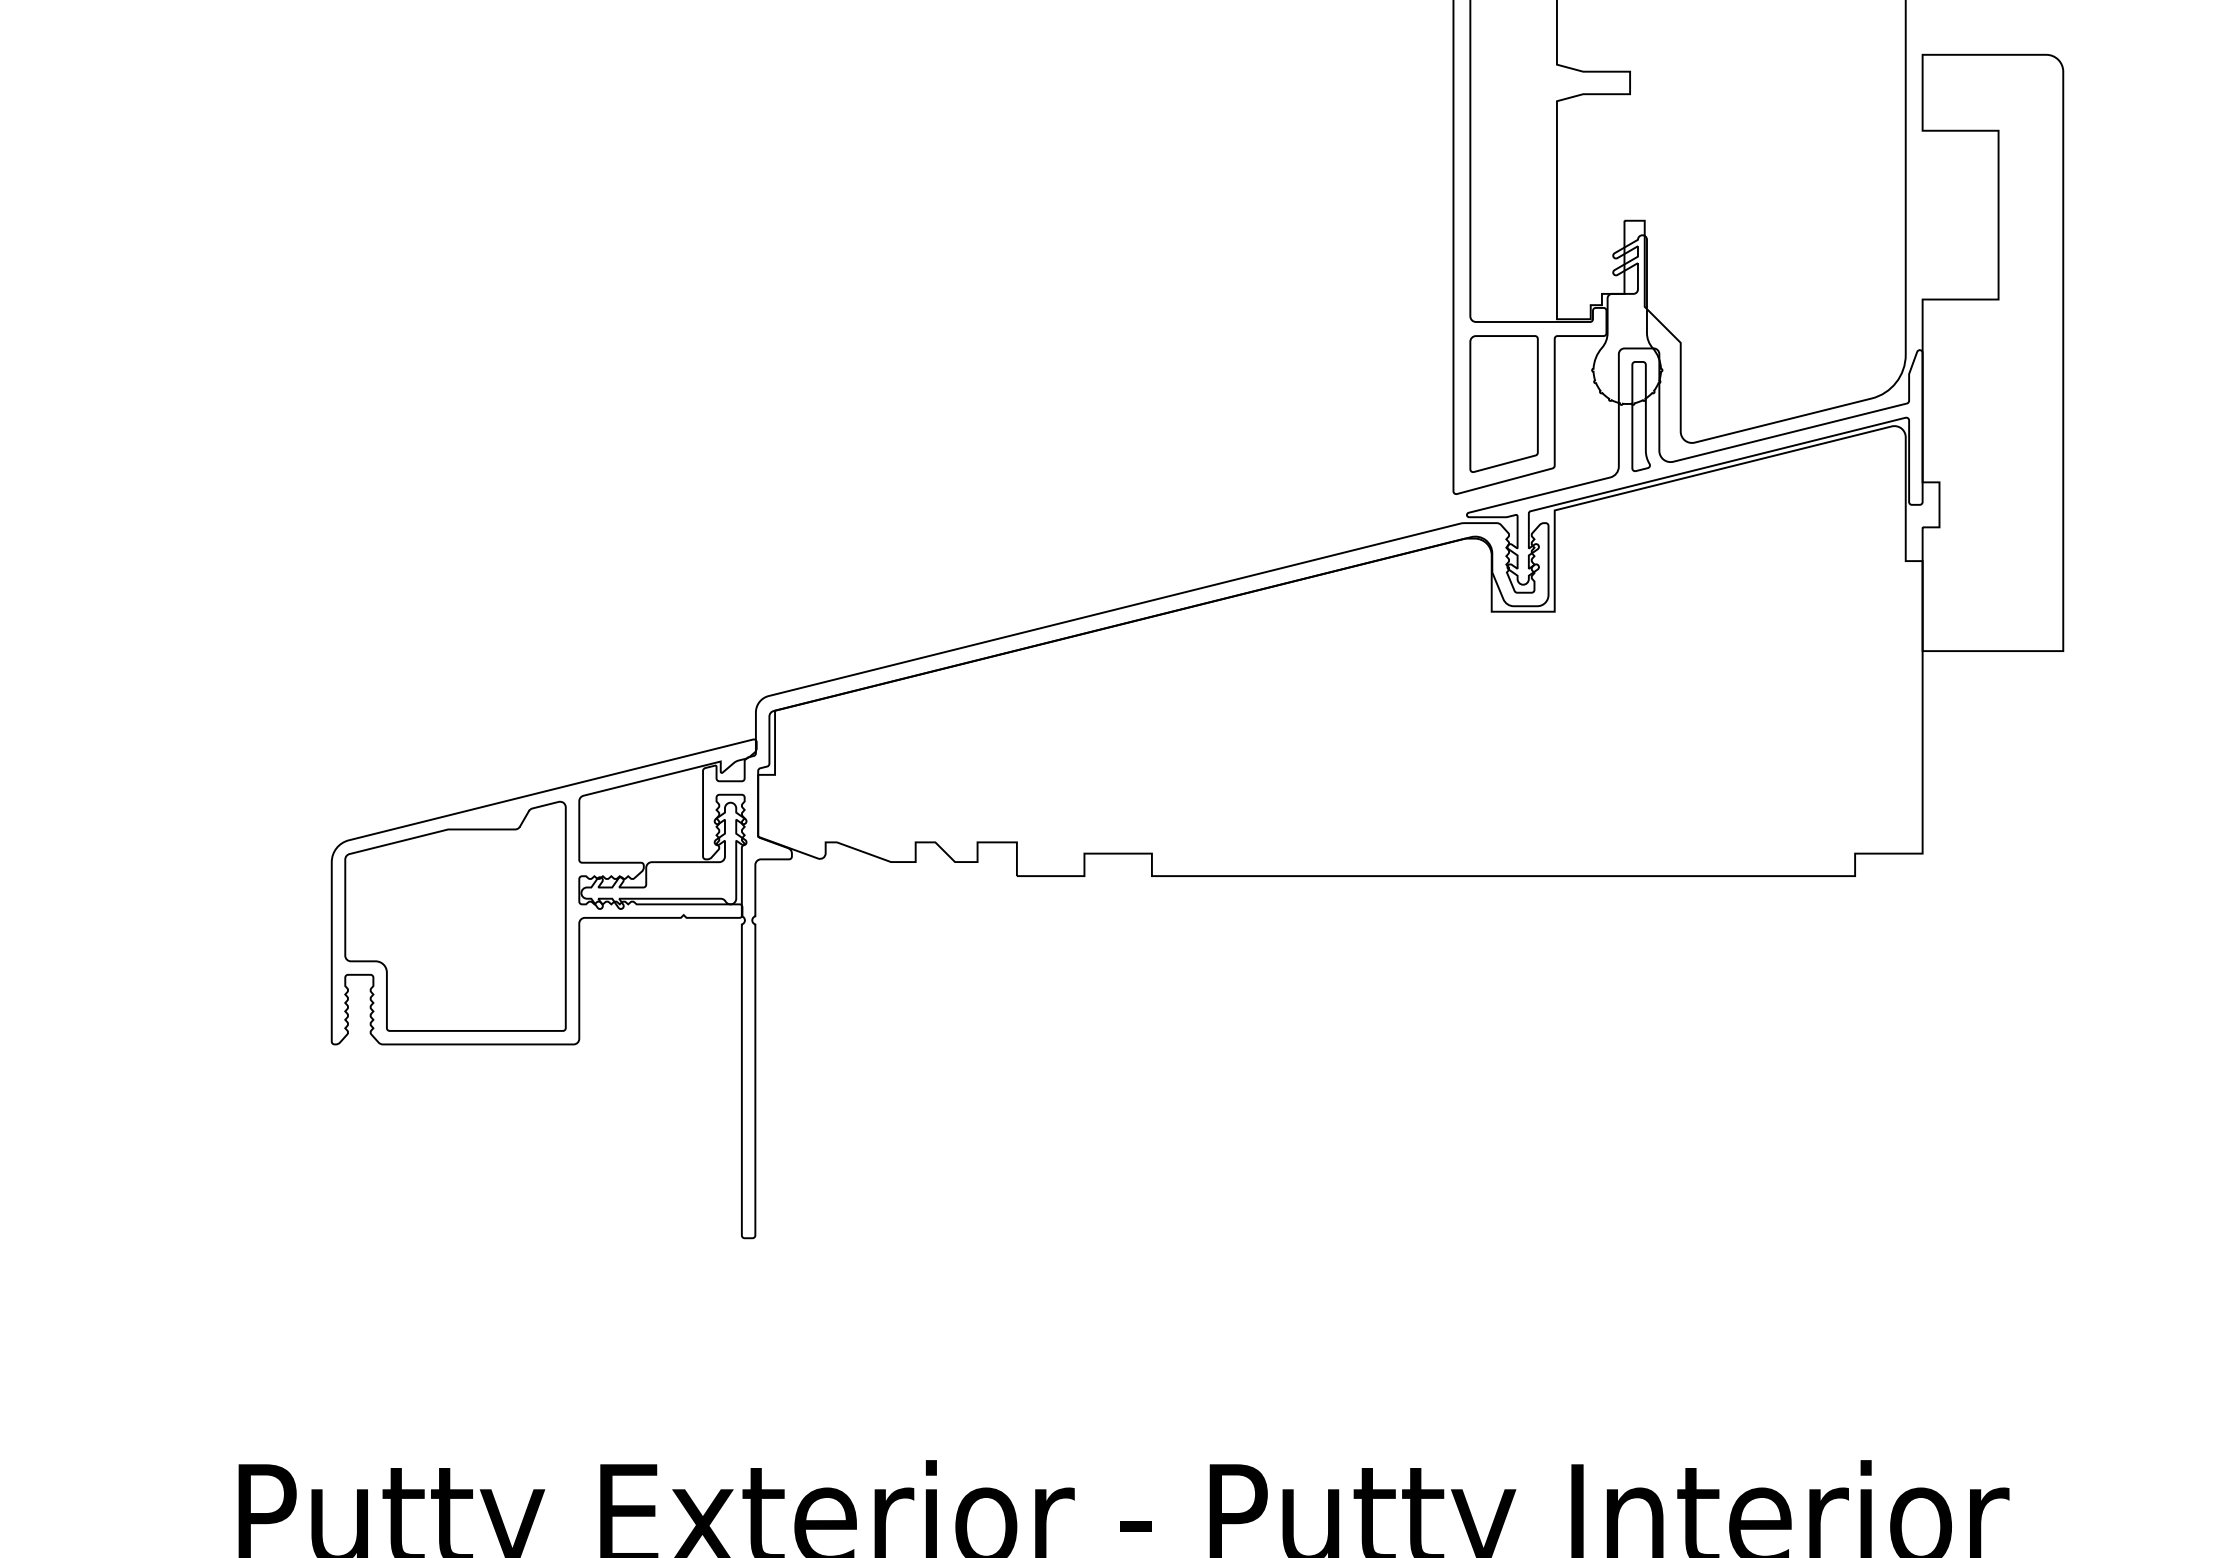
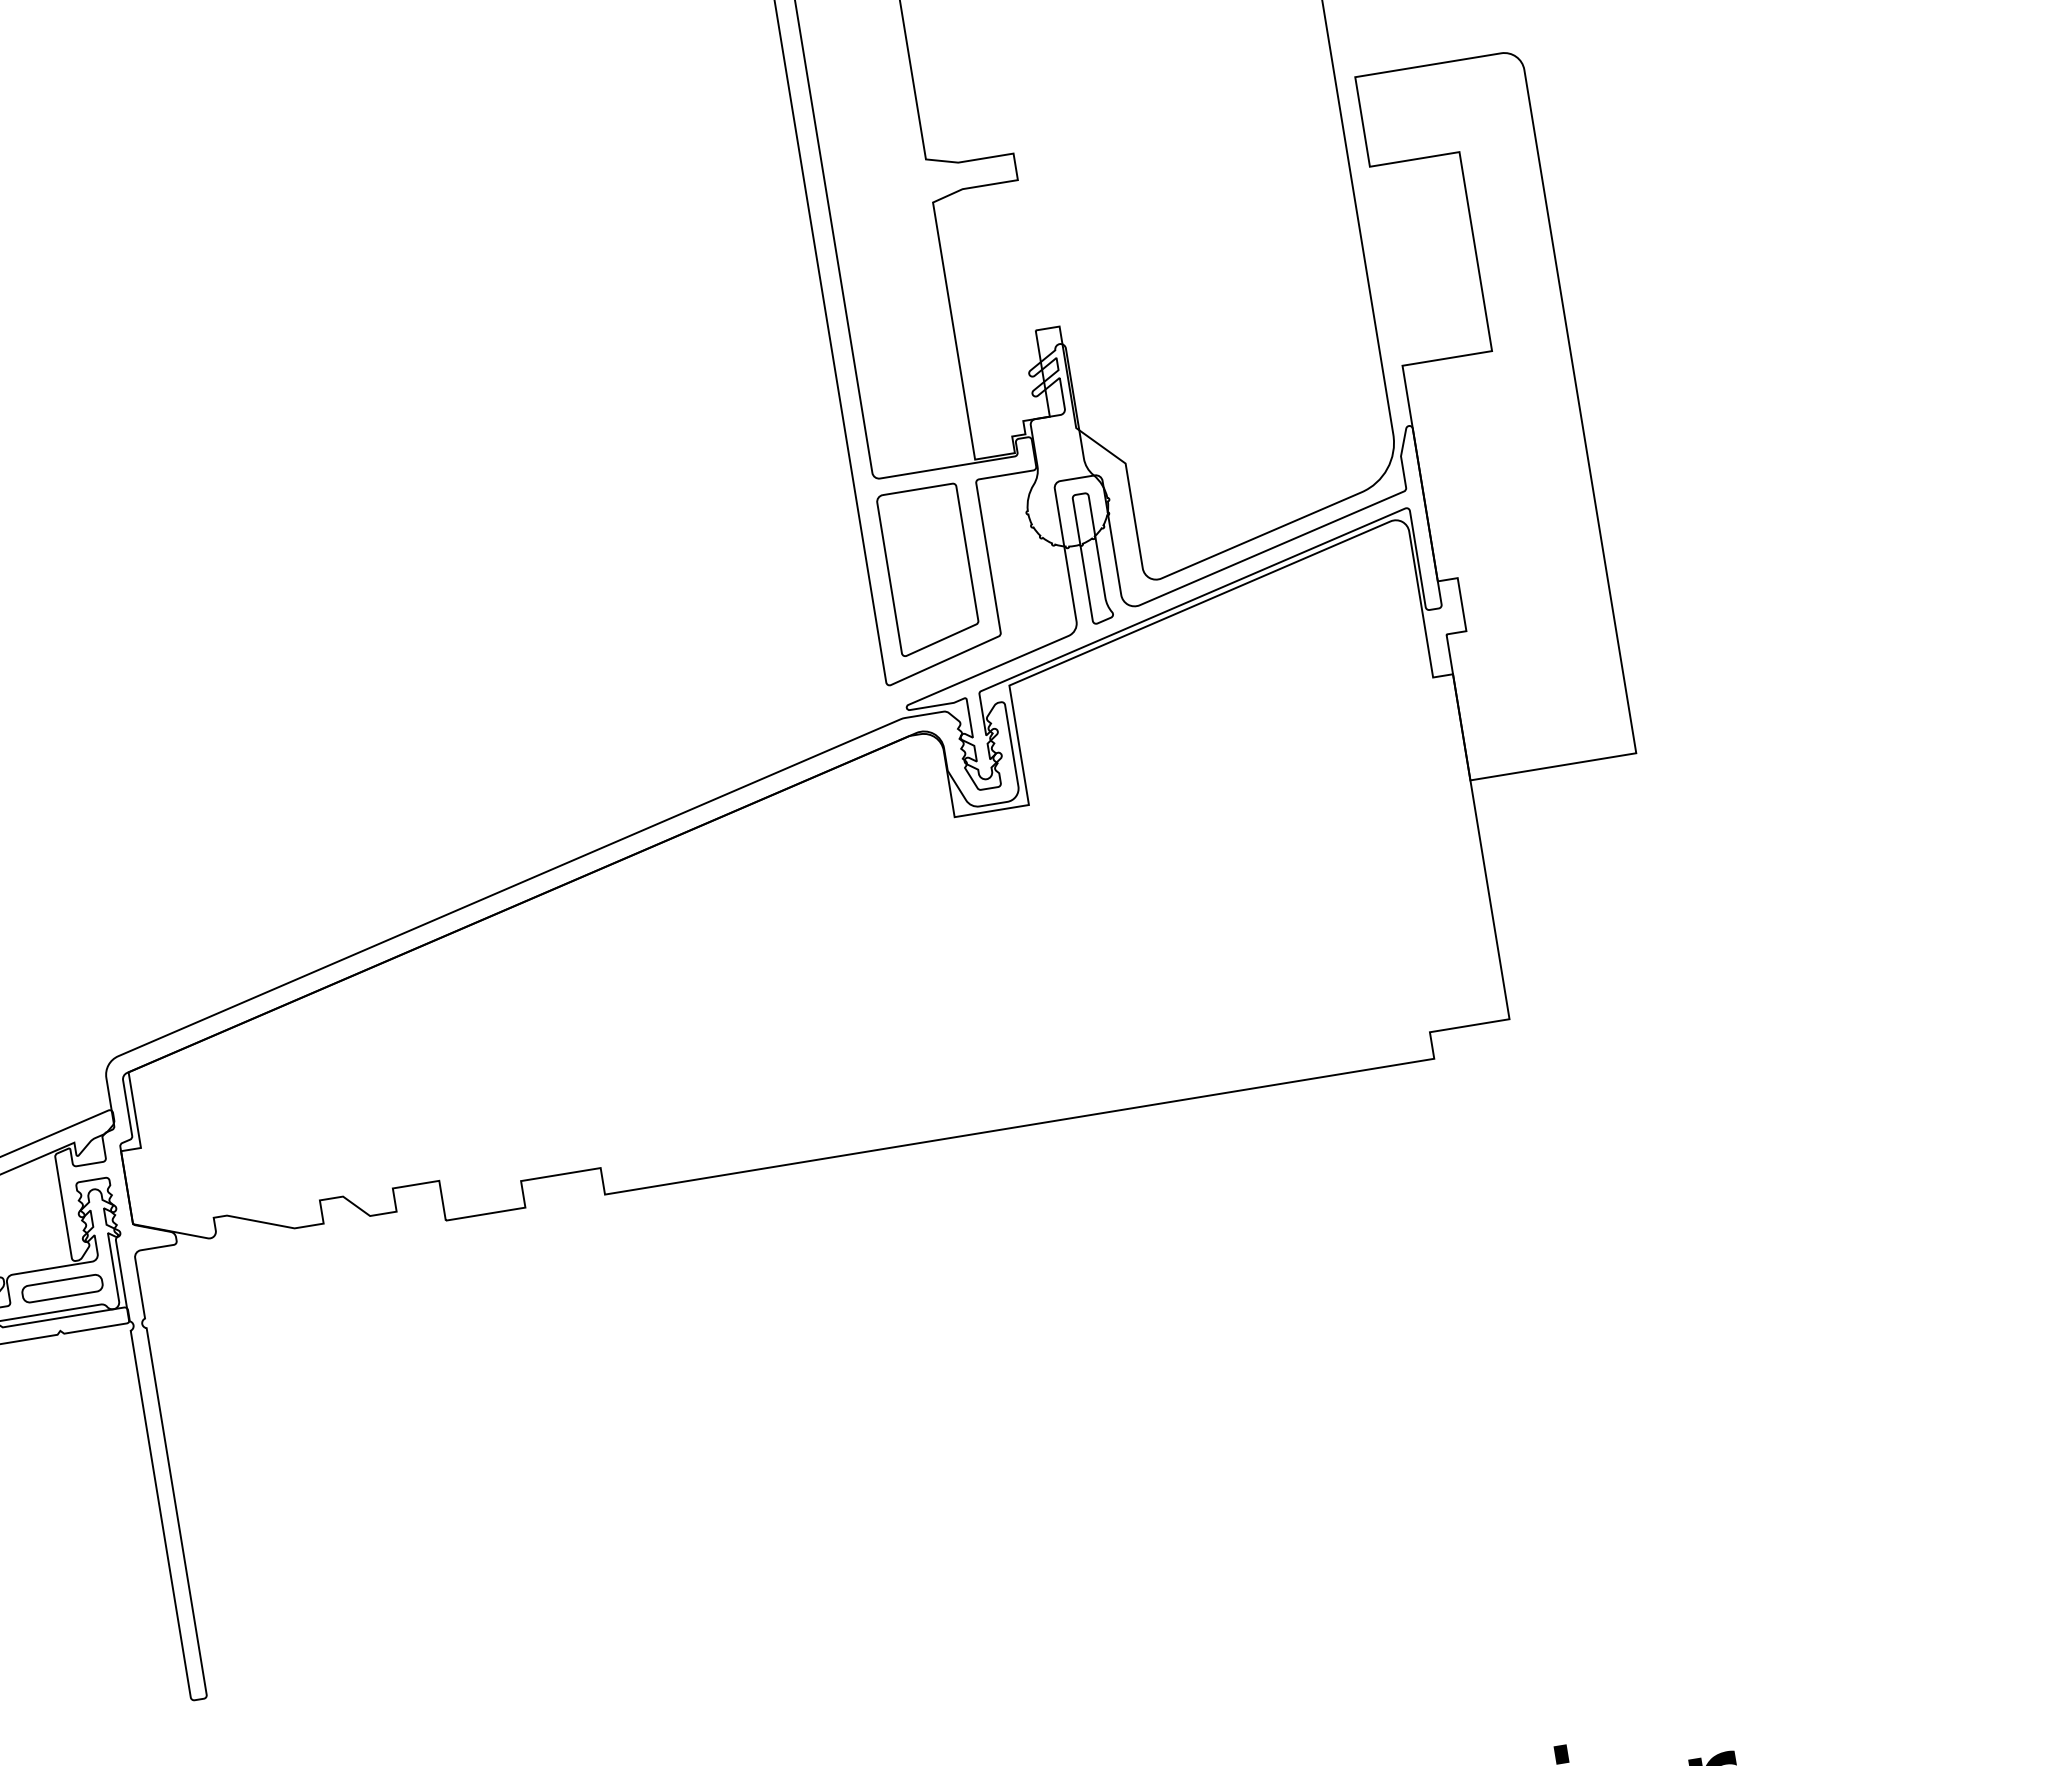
part: (690, 880) -> (61, 1288), added

